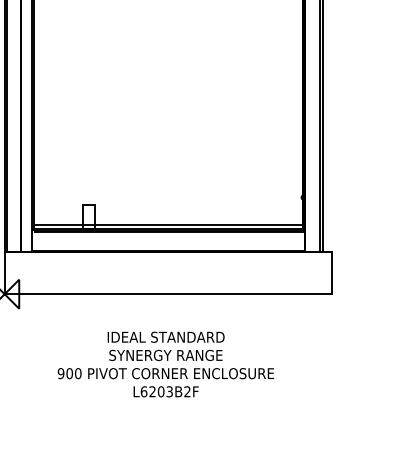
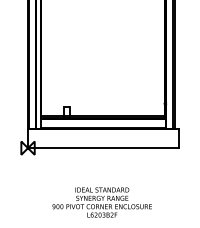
text: (164, 364) -> (101, 202), moved

